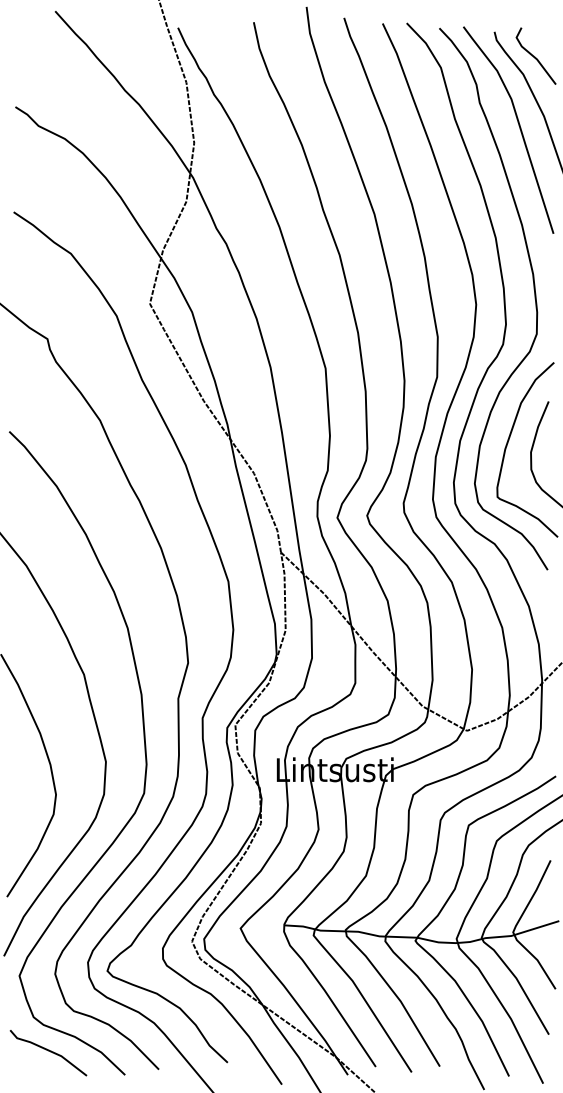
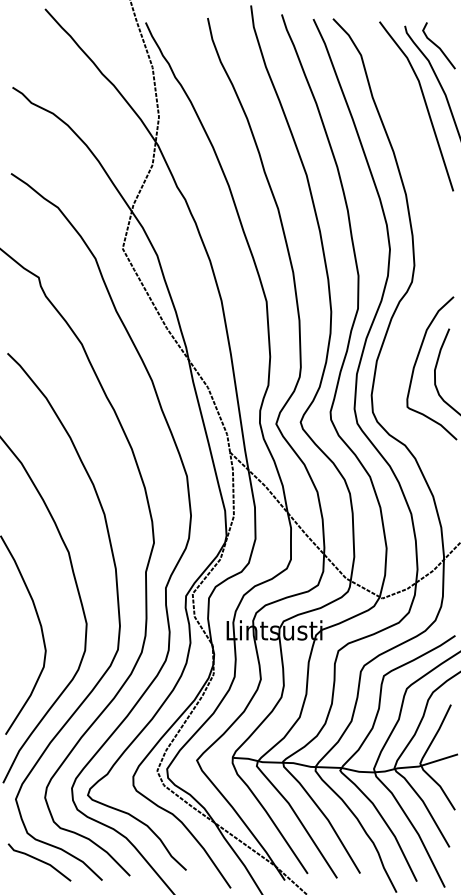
curve: (534, 298) -> (437, 244), removed

